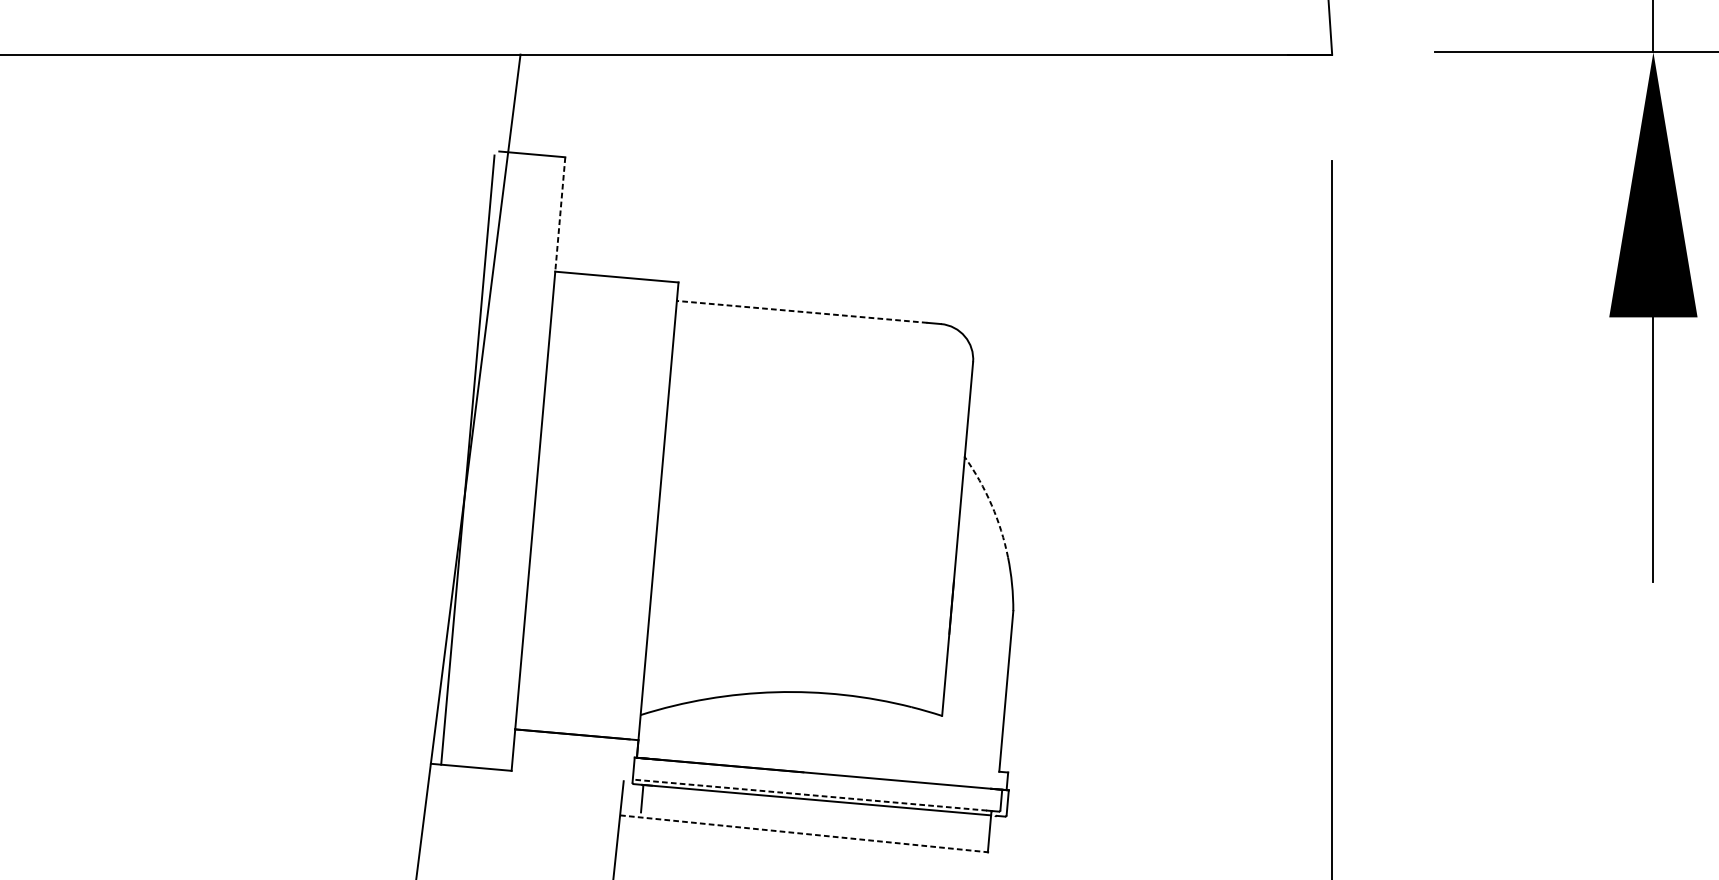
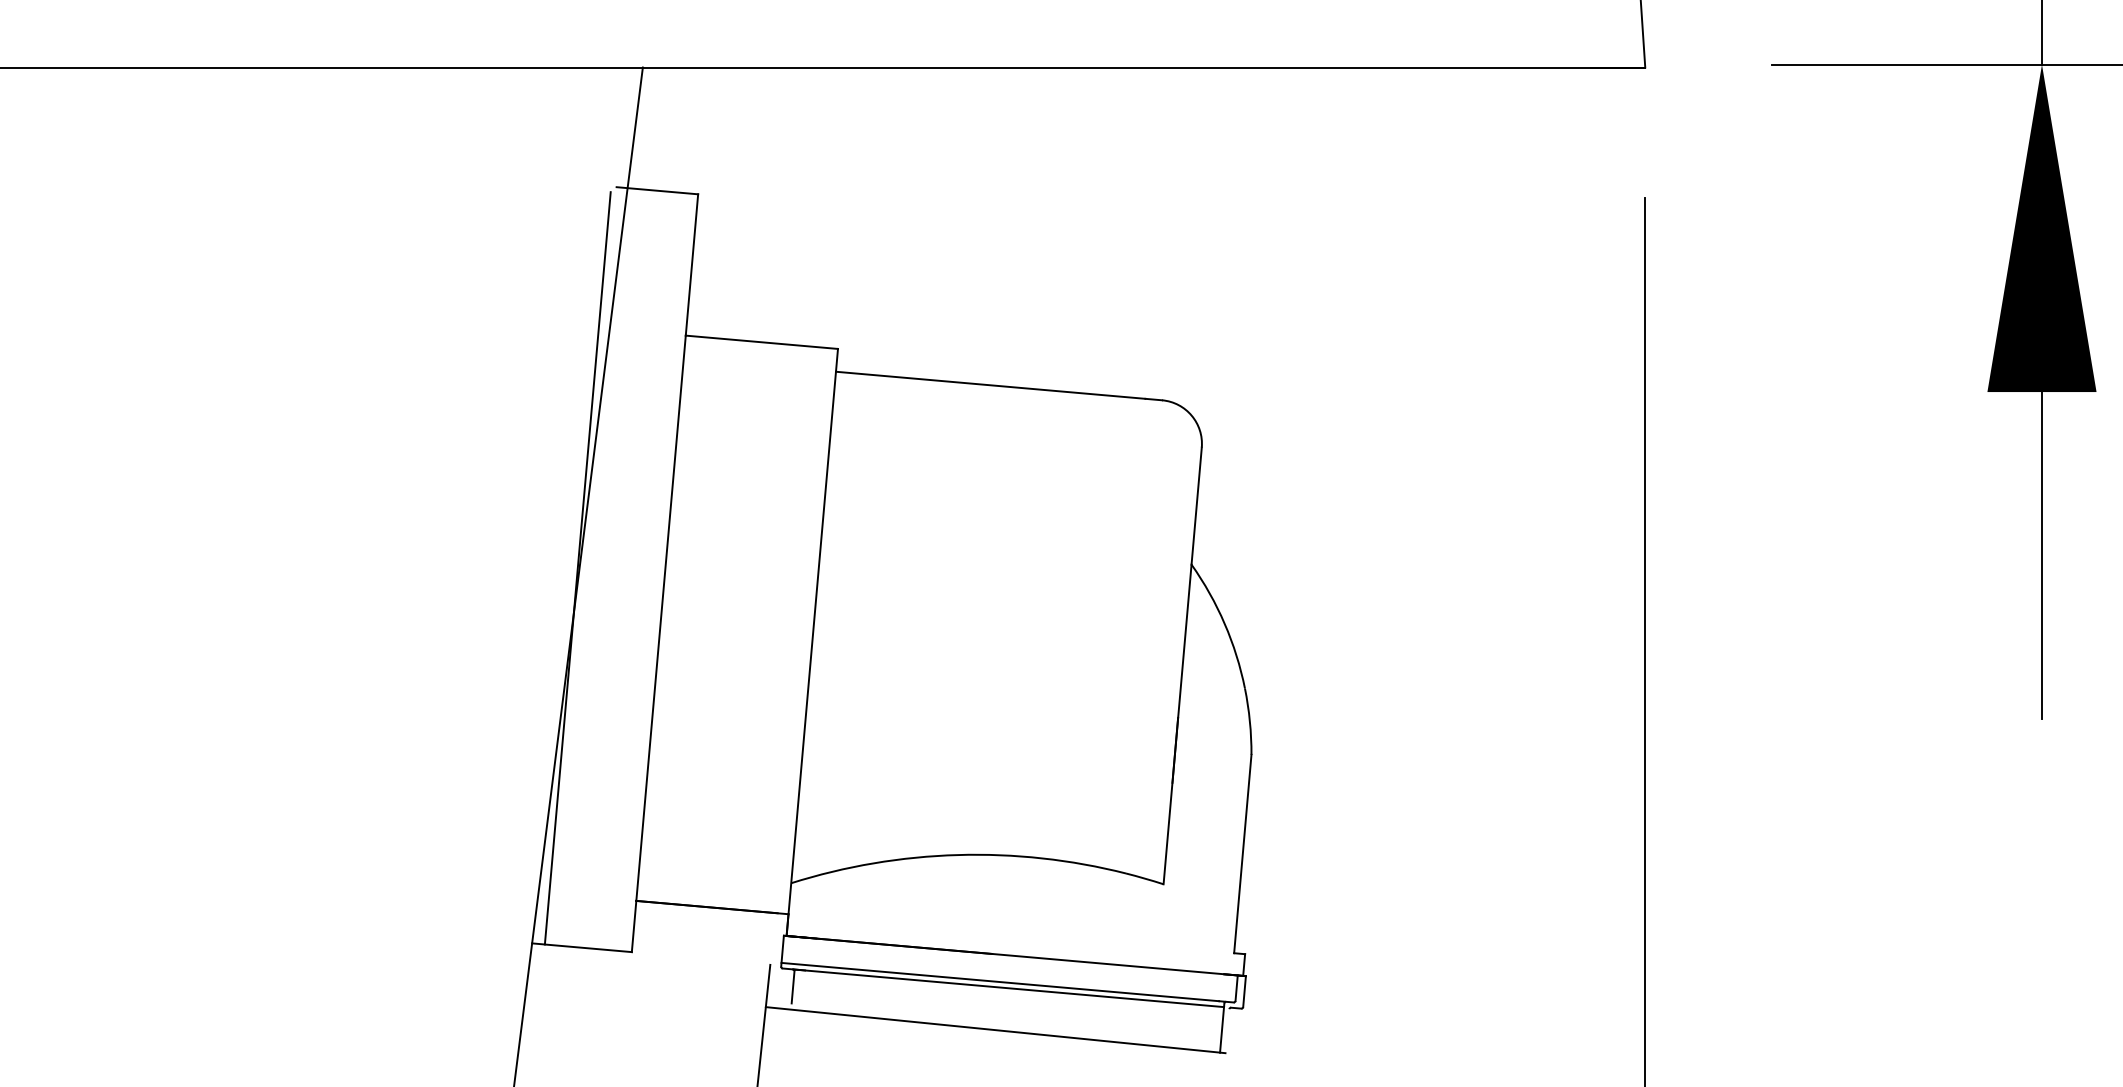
line: (559, 214) -> (691, 264), dashed -> solid
line: (802, 312) -> (990, 385), dashed -> solid
arc: (991, 504) -> (1224, 623), dashed -> solid
line: (810, 795) -> (1000, 982), dashed -> solid
line: (806, 834) -> (995, 1030), dashed -> solid

